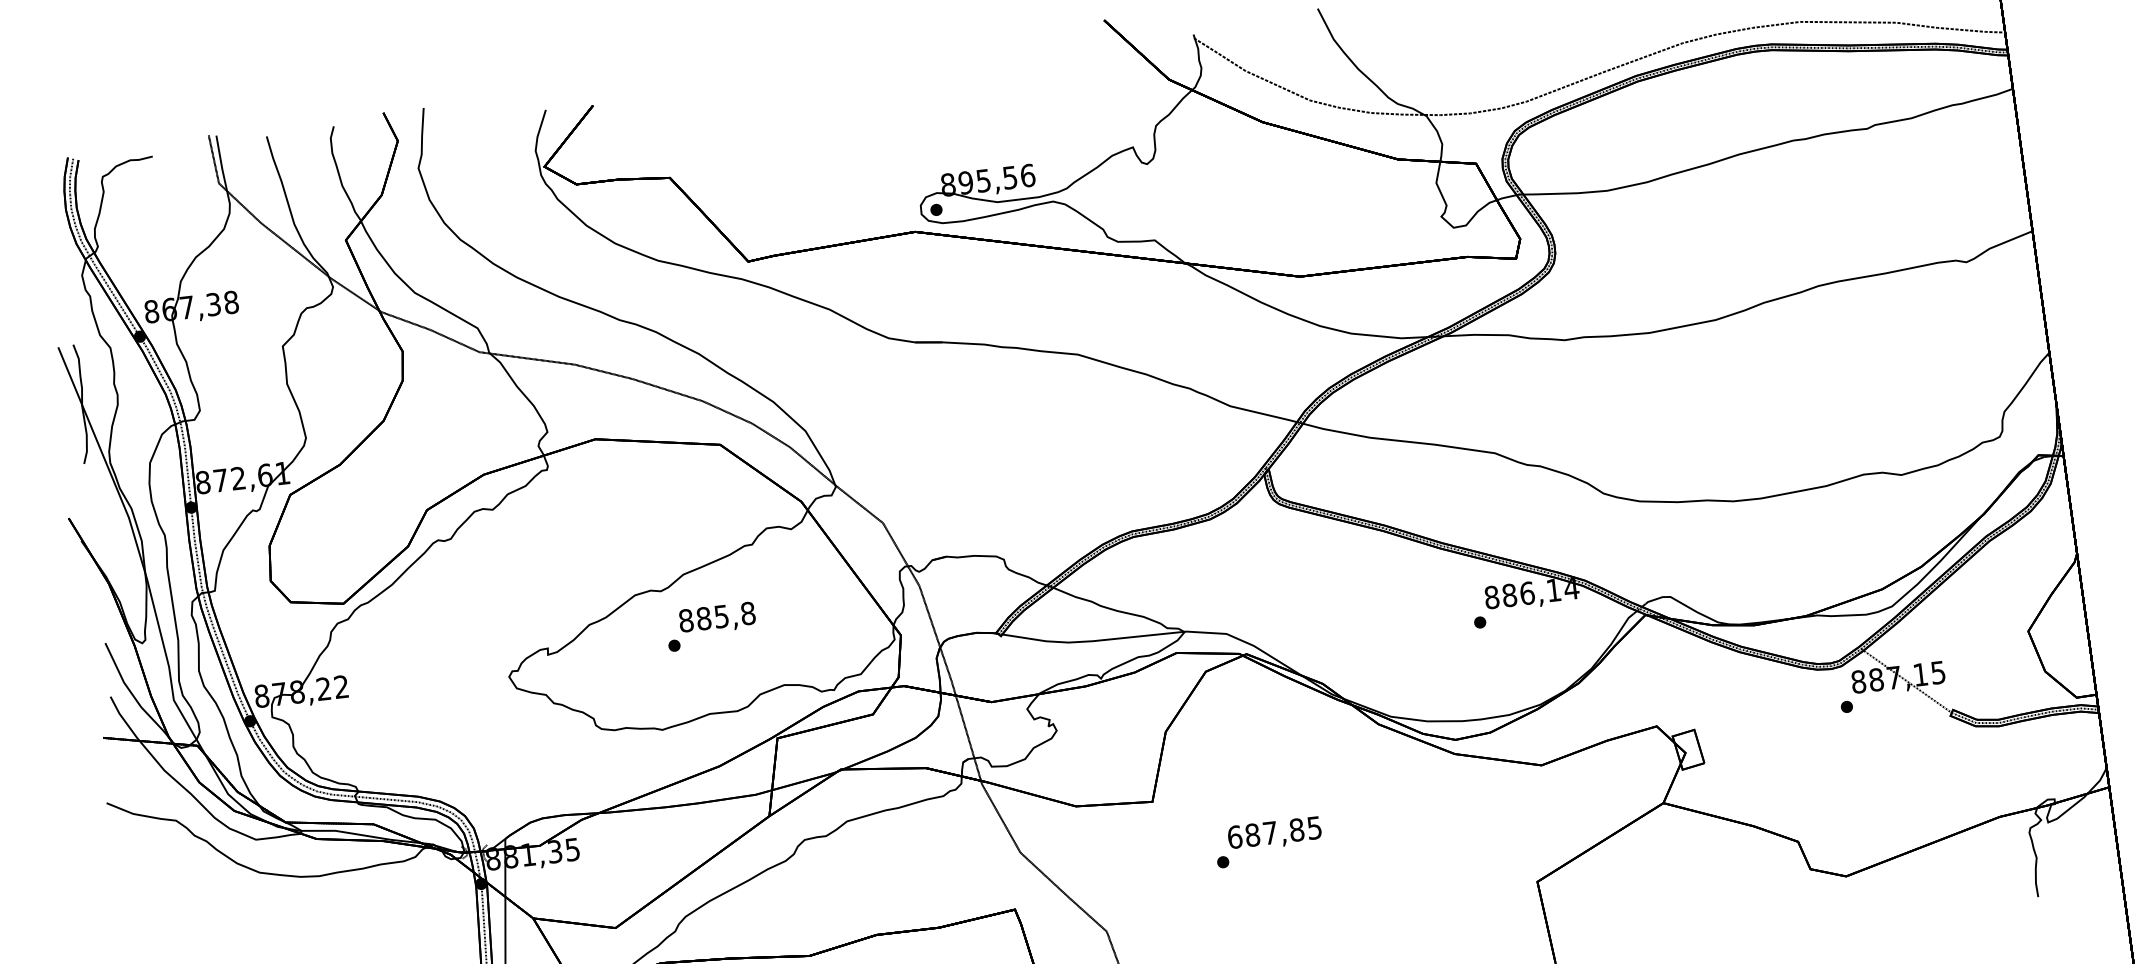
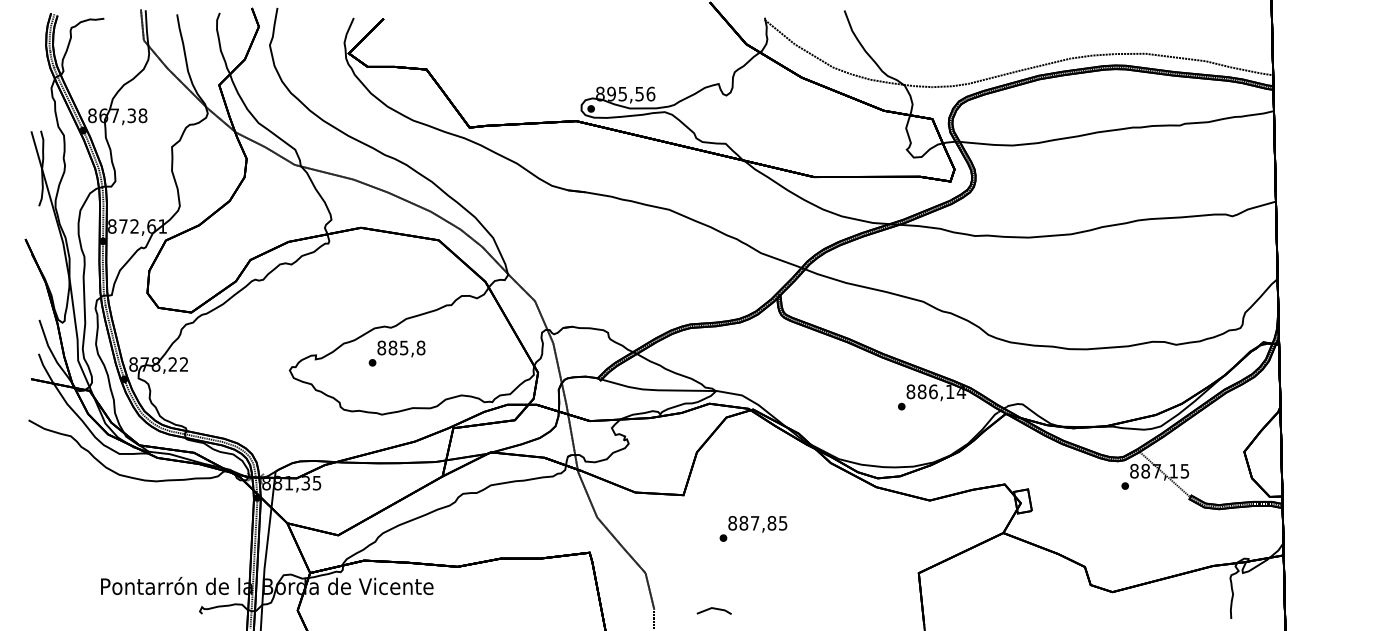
text: (710, 626) -> (396, 353), moved
text: (1234, 837) -> (732, 523), 687,85 -> 887,85

